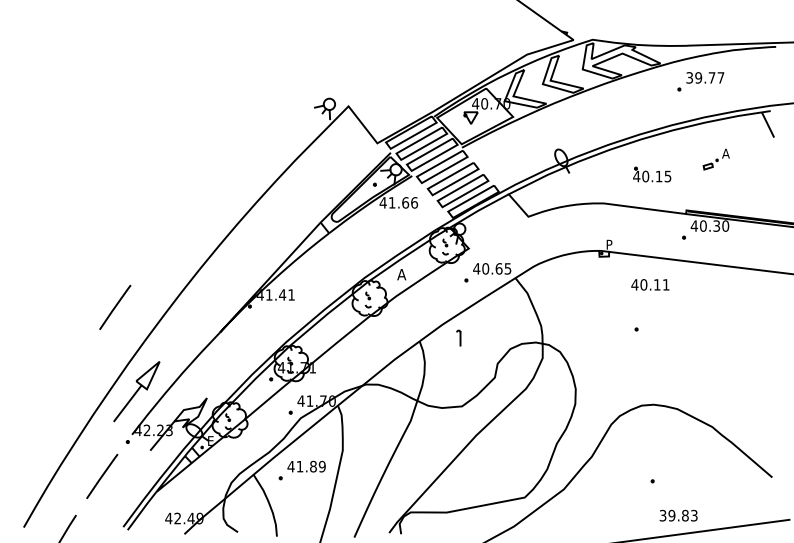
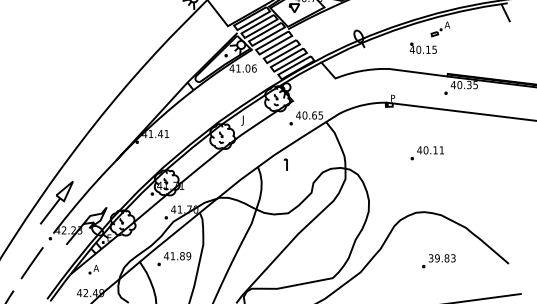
part: (715, 159) -> (439, 29), moved
text: (405, 202) -> (247, 68), 41.66 -> 41.06
text: (725, 225) -> (475, 84), 40.30 -> 40.35
text: (401, 276) -> (245, 120), A -> J
text: (650, 284) -> (430, 150), moved
line: (115, 306) -> (41, 142), removed
part: (188, 485) -> (93, 269), added
text: (678, 515) -> (442, 258), moved

